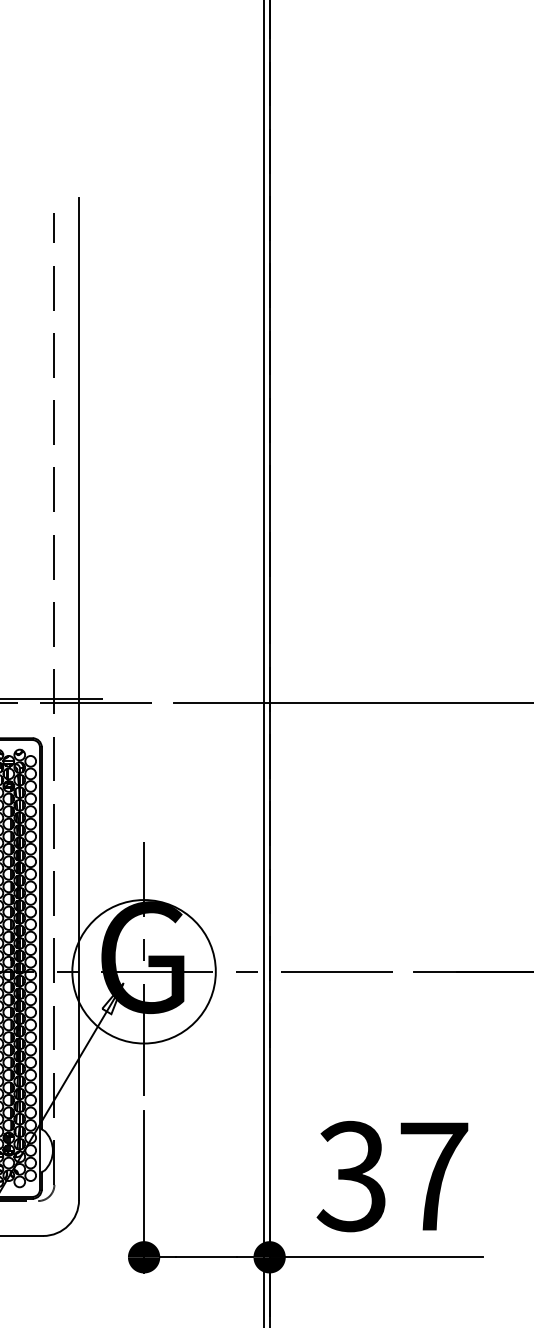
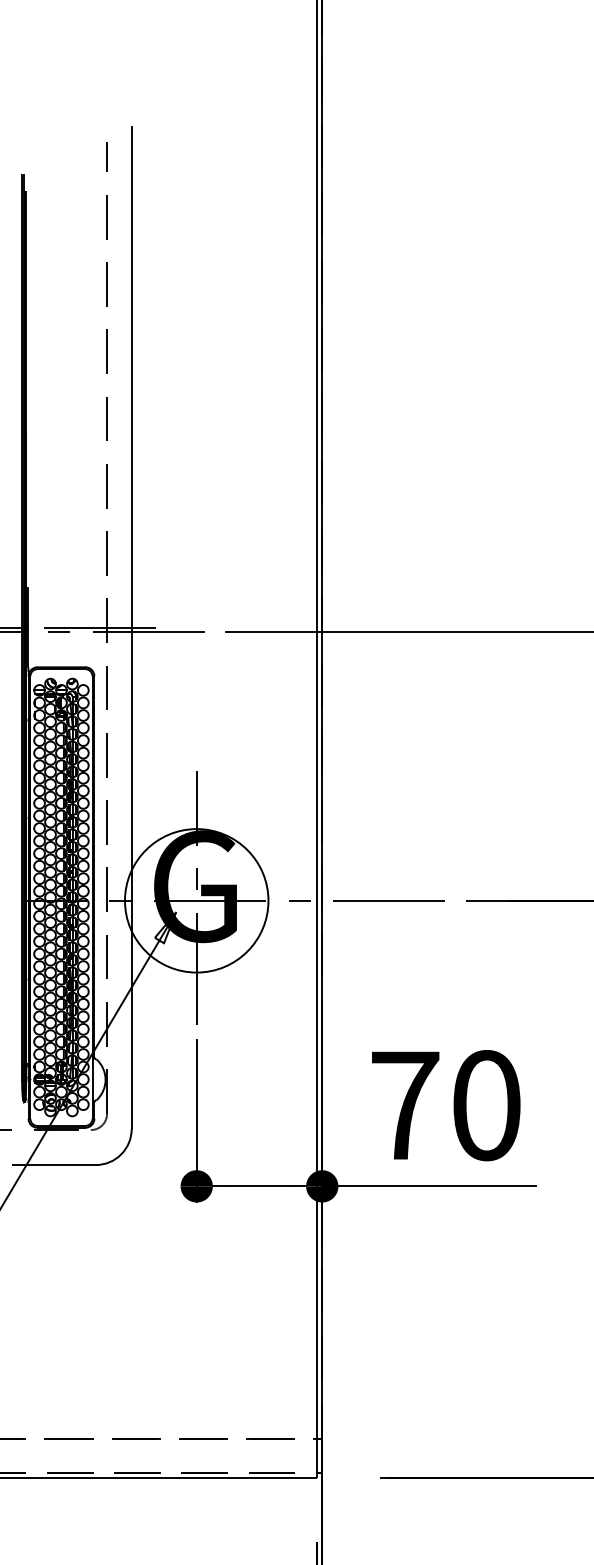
text: (391, 1176) -> (444, 1105), 37 -> 70

